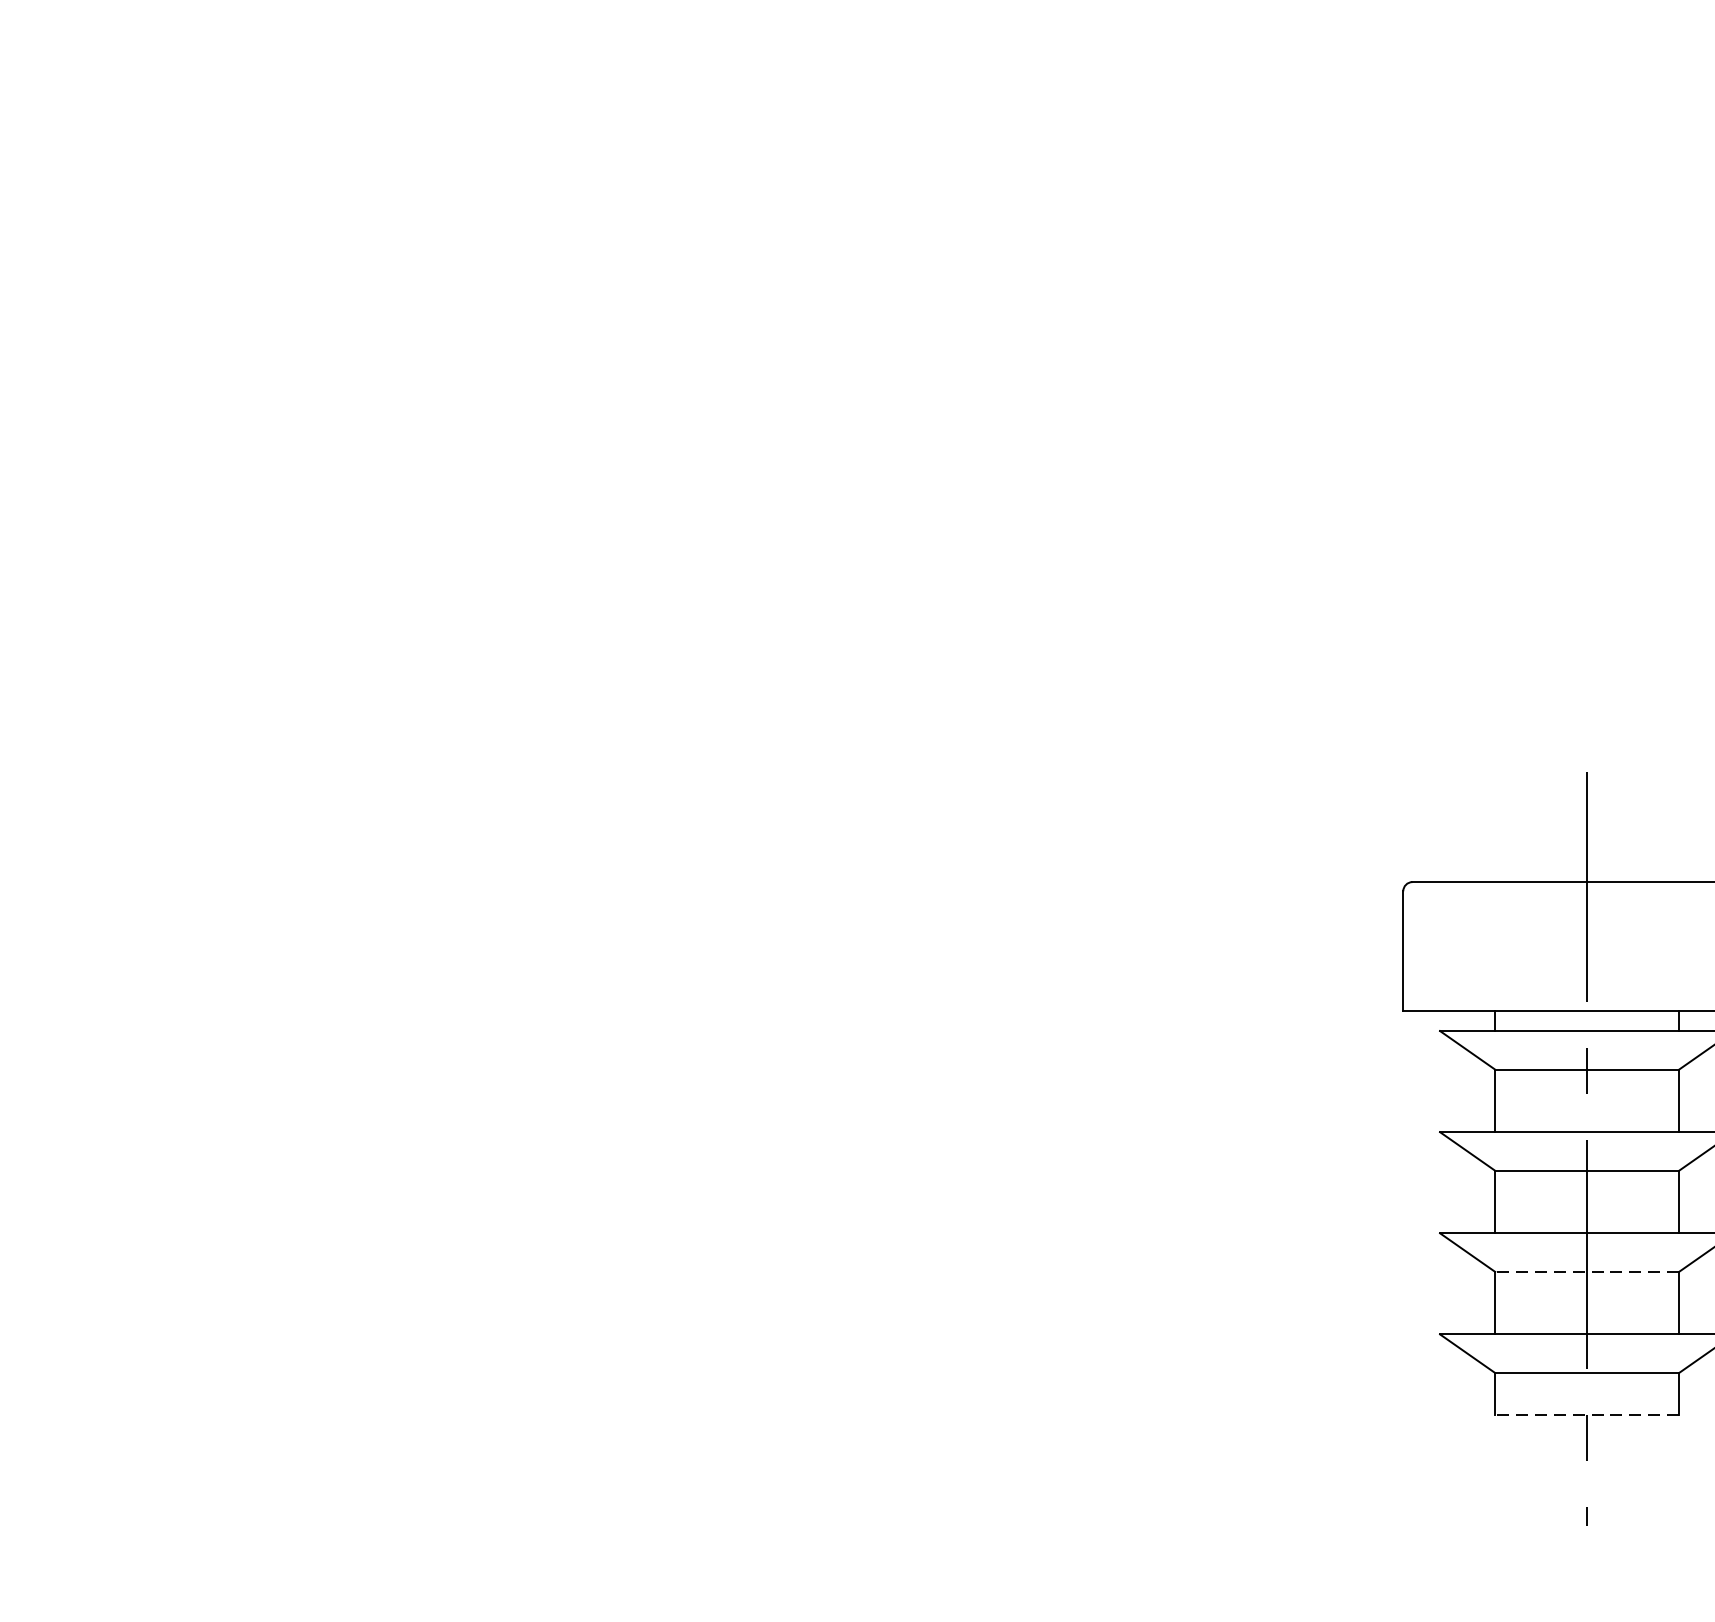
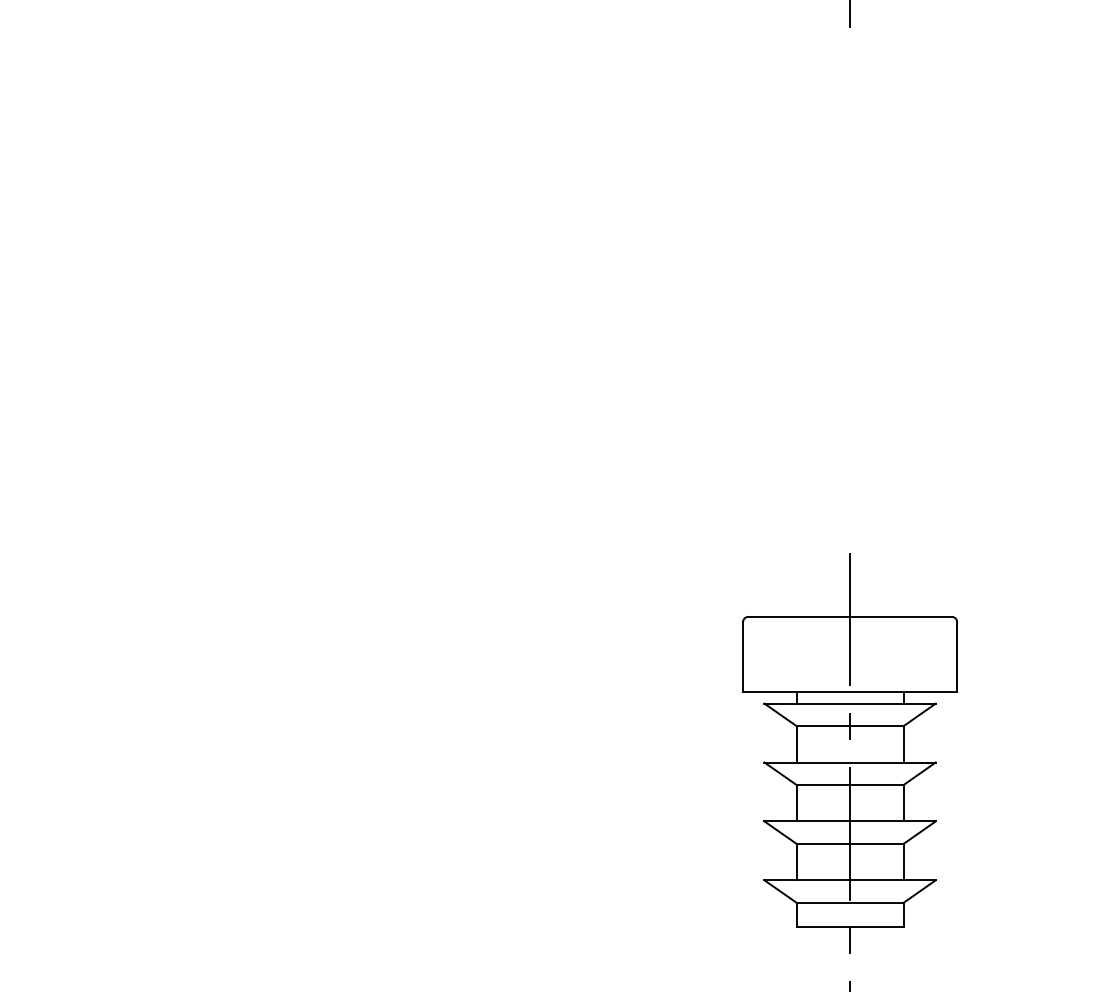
line: (1587, 1271) -> (850, 843), dashed -> solid
line: (1587, 1415) -> (850, 927), dashed -> solid

